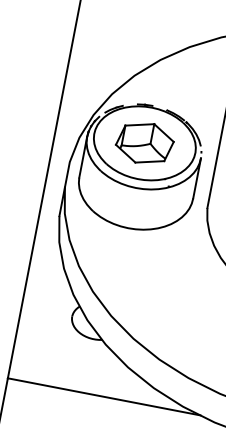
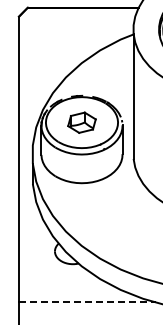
part: (144, 143) -> (81, 122), size x0.7
line: (104, 396) -> (87, 302), solid -> dashed

